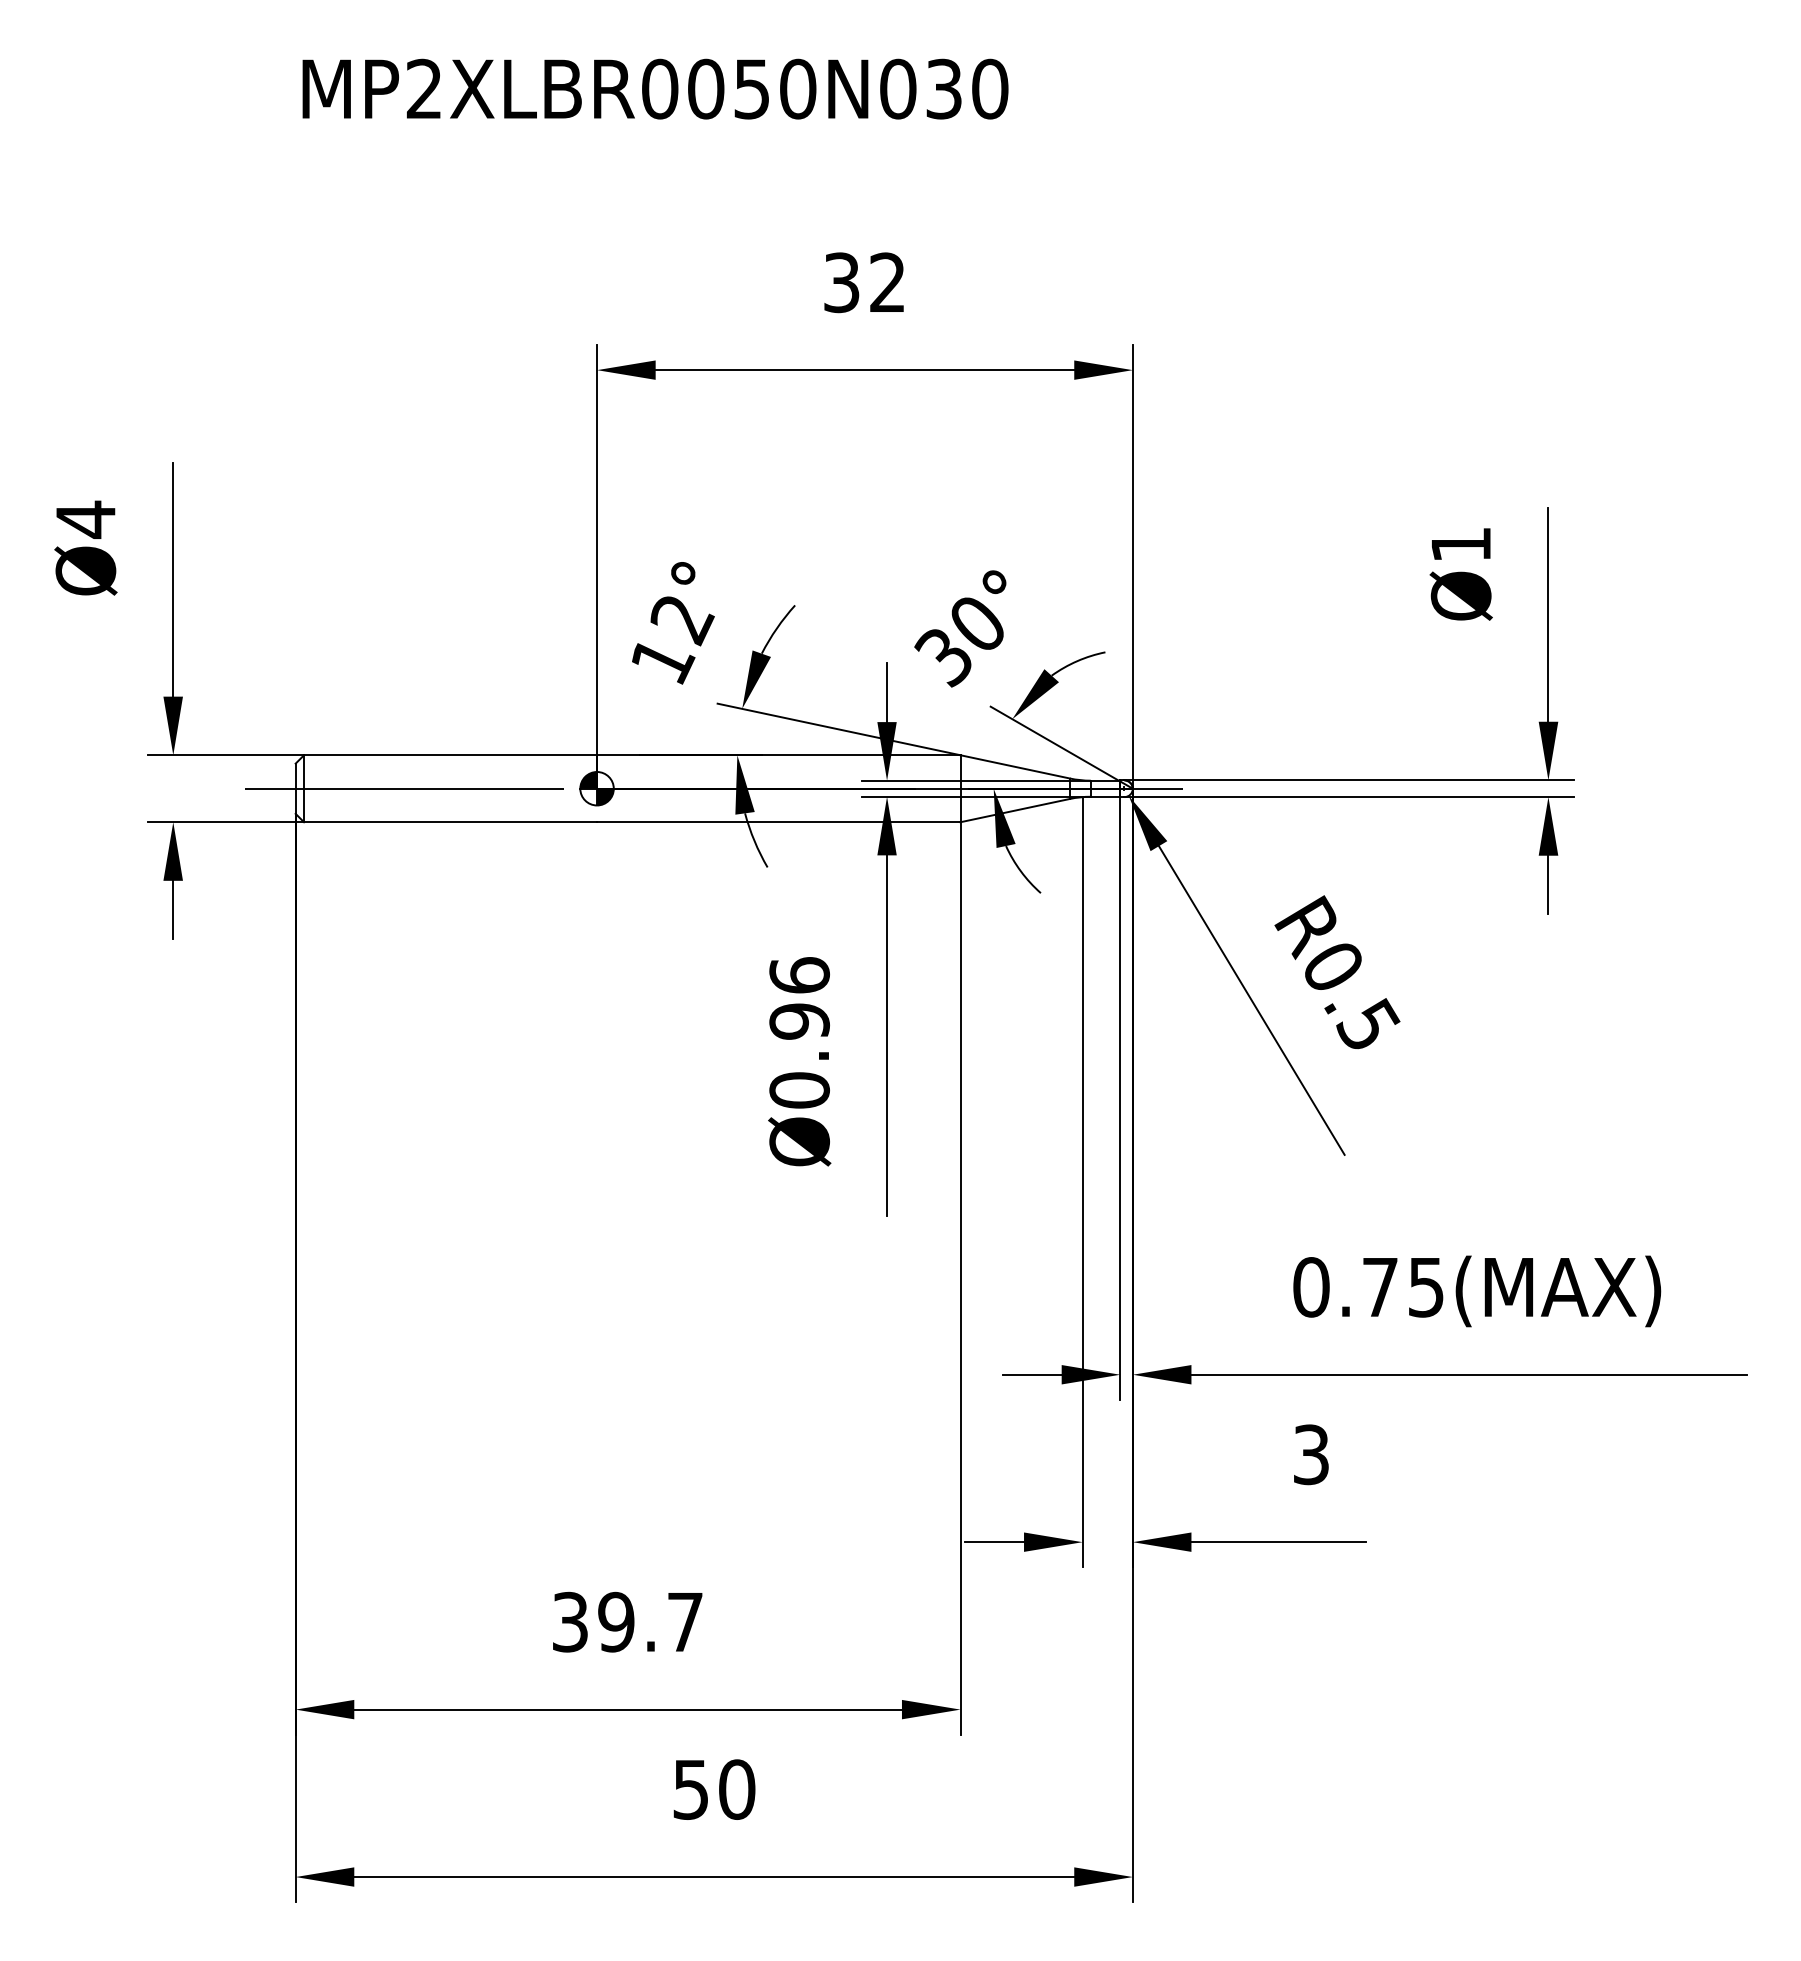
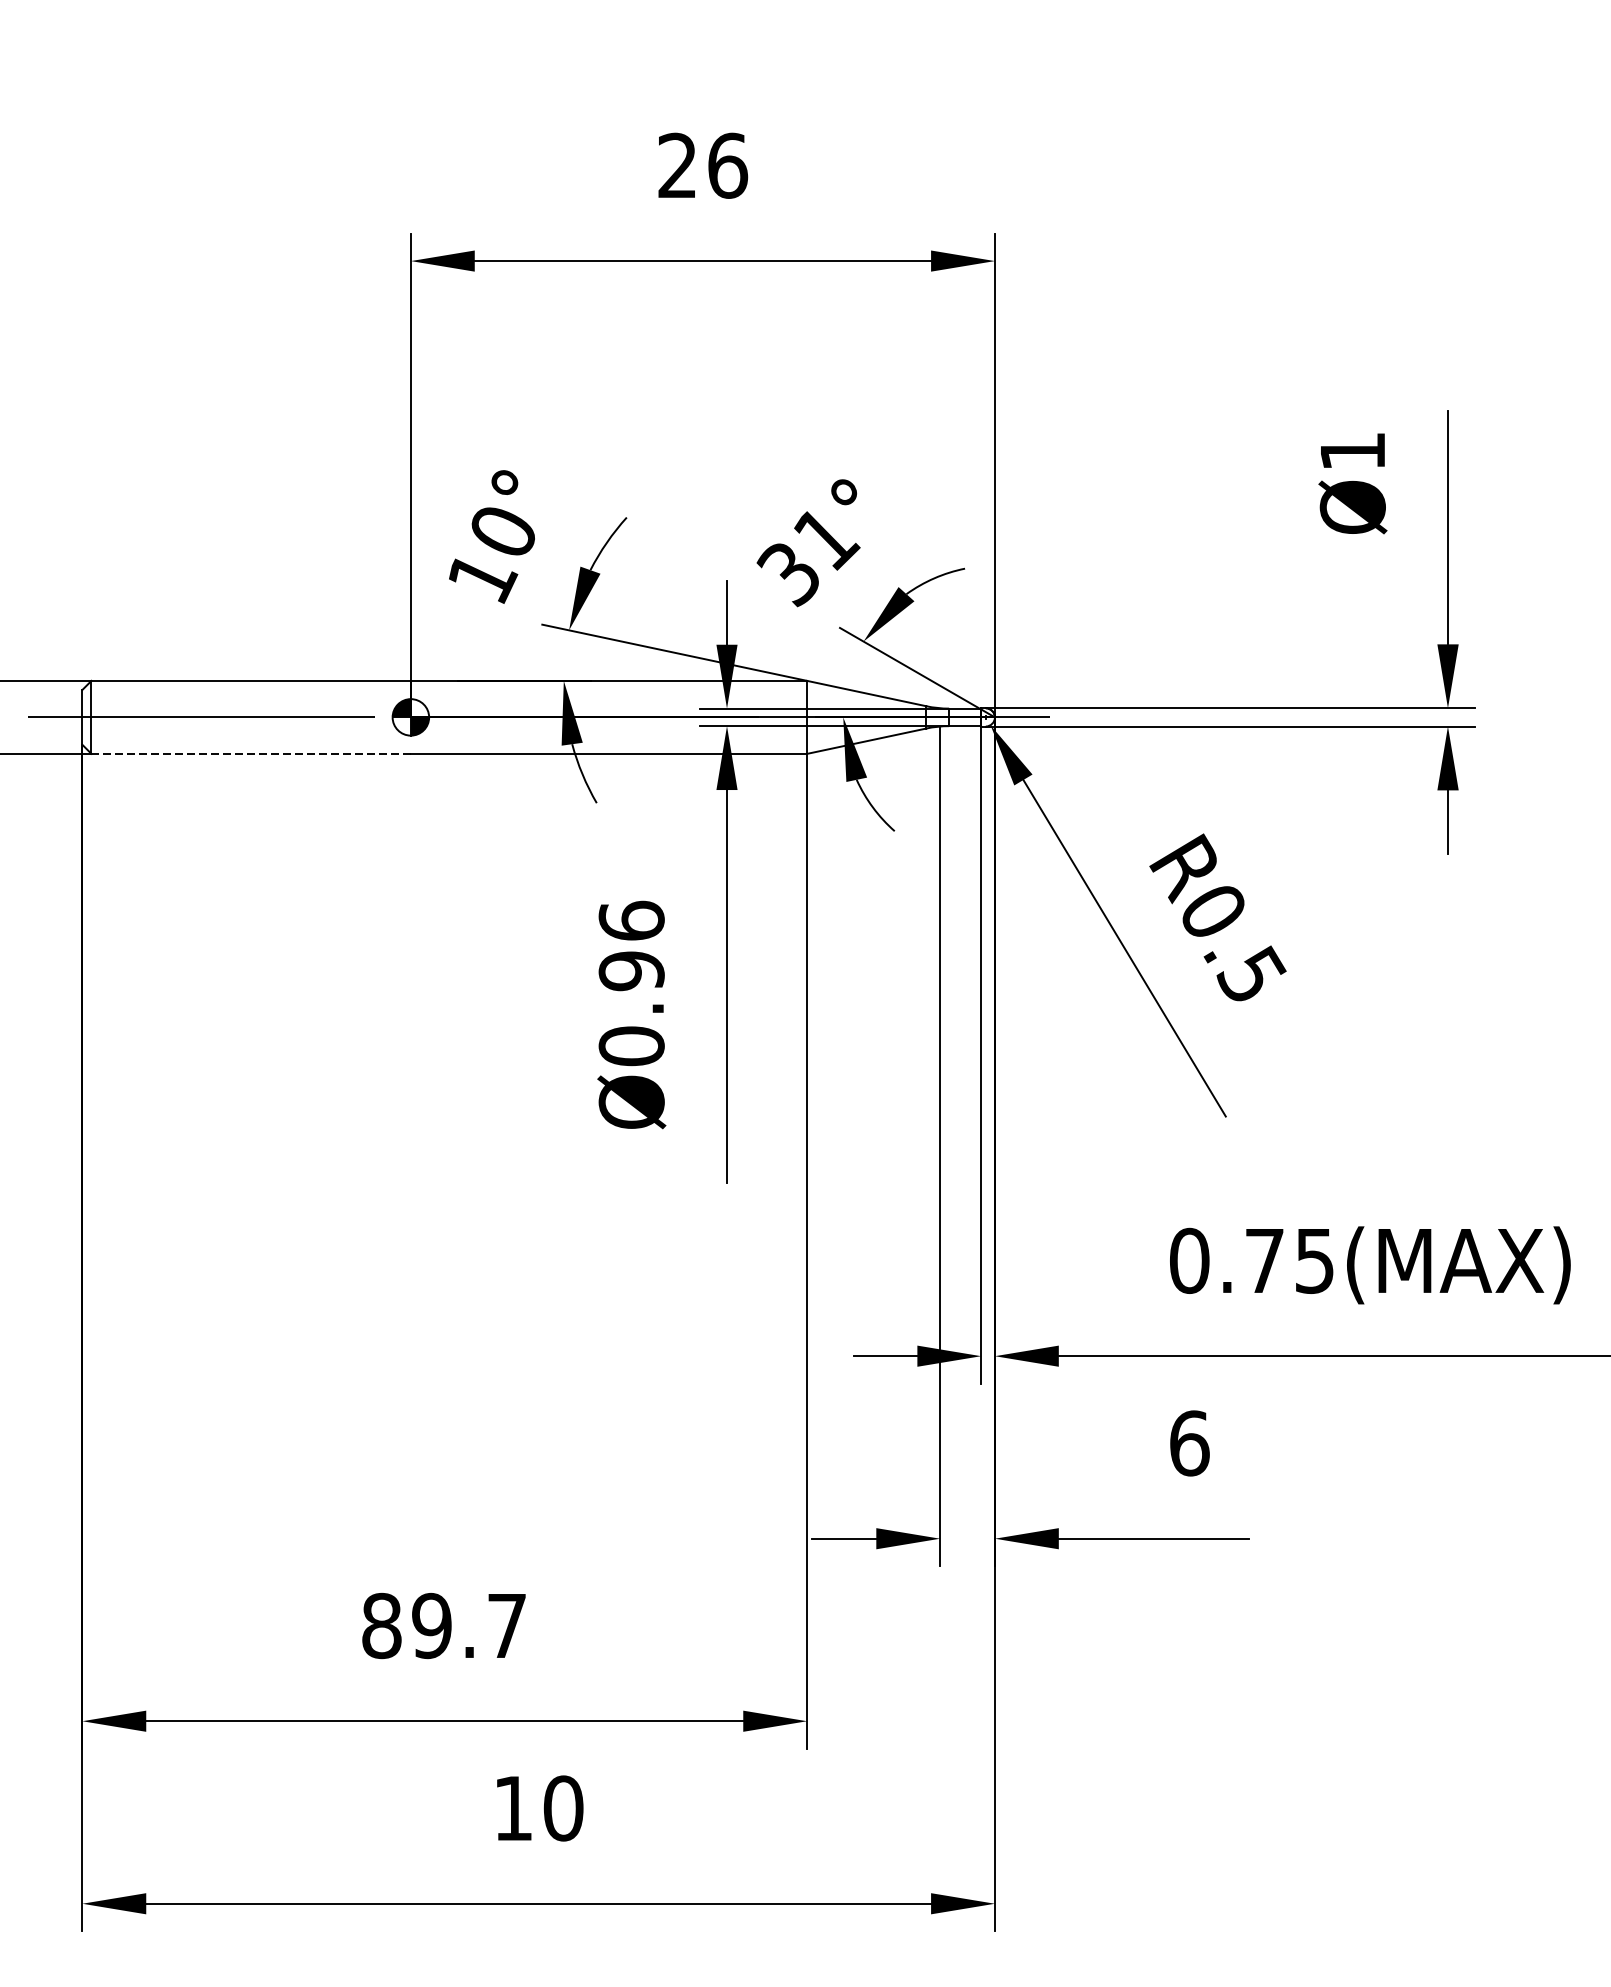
text: (865, 282) -> (703, 165), 32 -> 26
text: (682, 621) -> (504, 535), 12° -> 10°
text: (978, 625) -> (826, 539), 30° -> 31°
line: (450, 822) -> (251, 754), solid -> dashed
text: (1311, 1454) -> (1189, 1443), 3 -> 6
text: (570, 1621) -> (381, 1625), 39.7 -> 89.7
text: (690, 1789) -> (512, 1808), 50 -> 10

